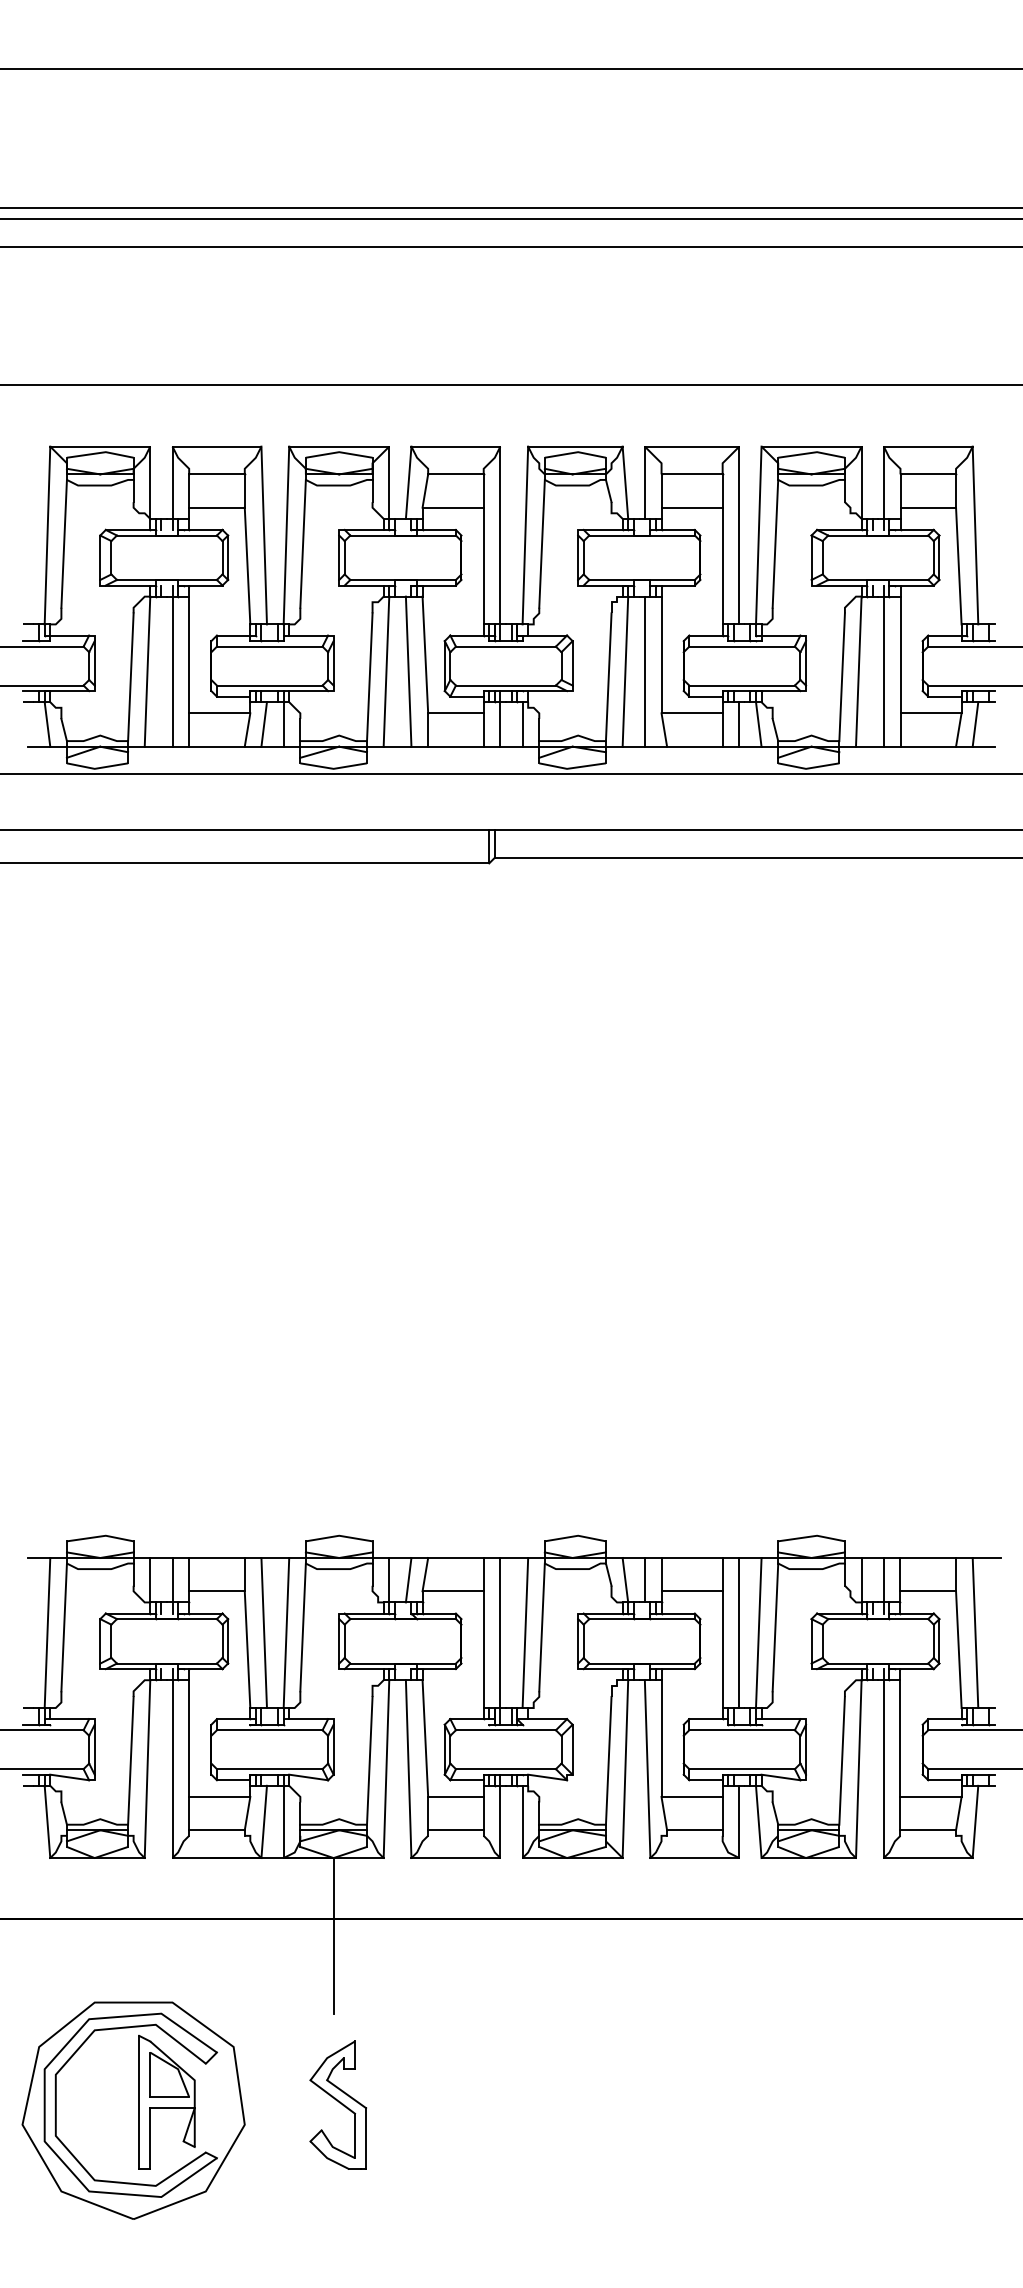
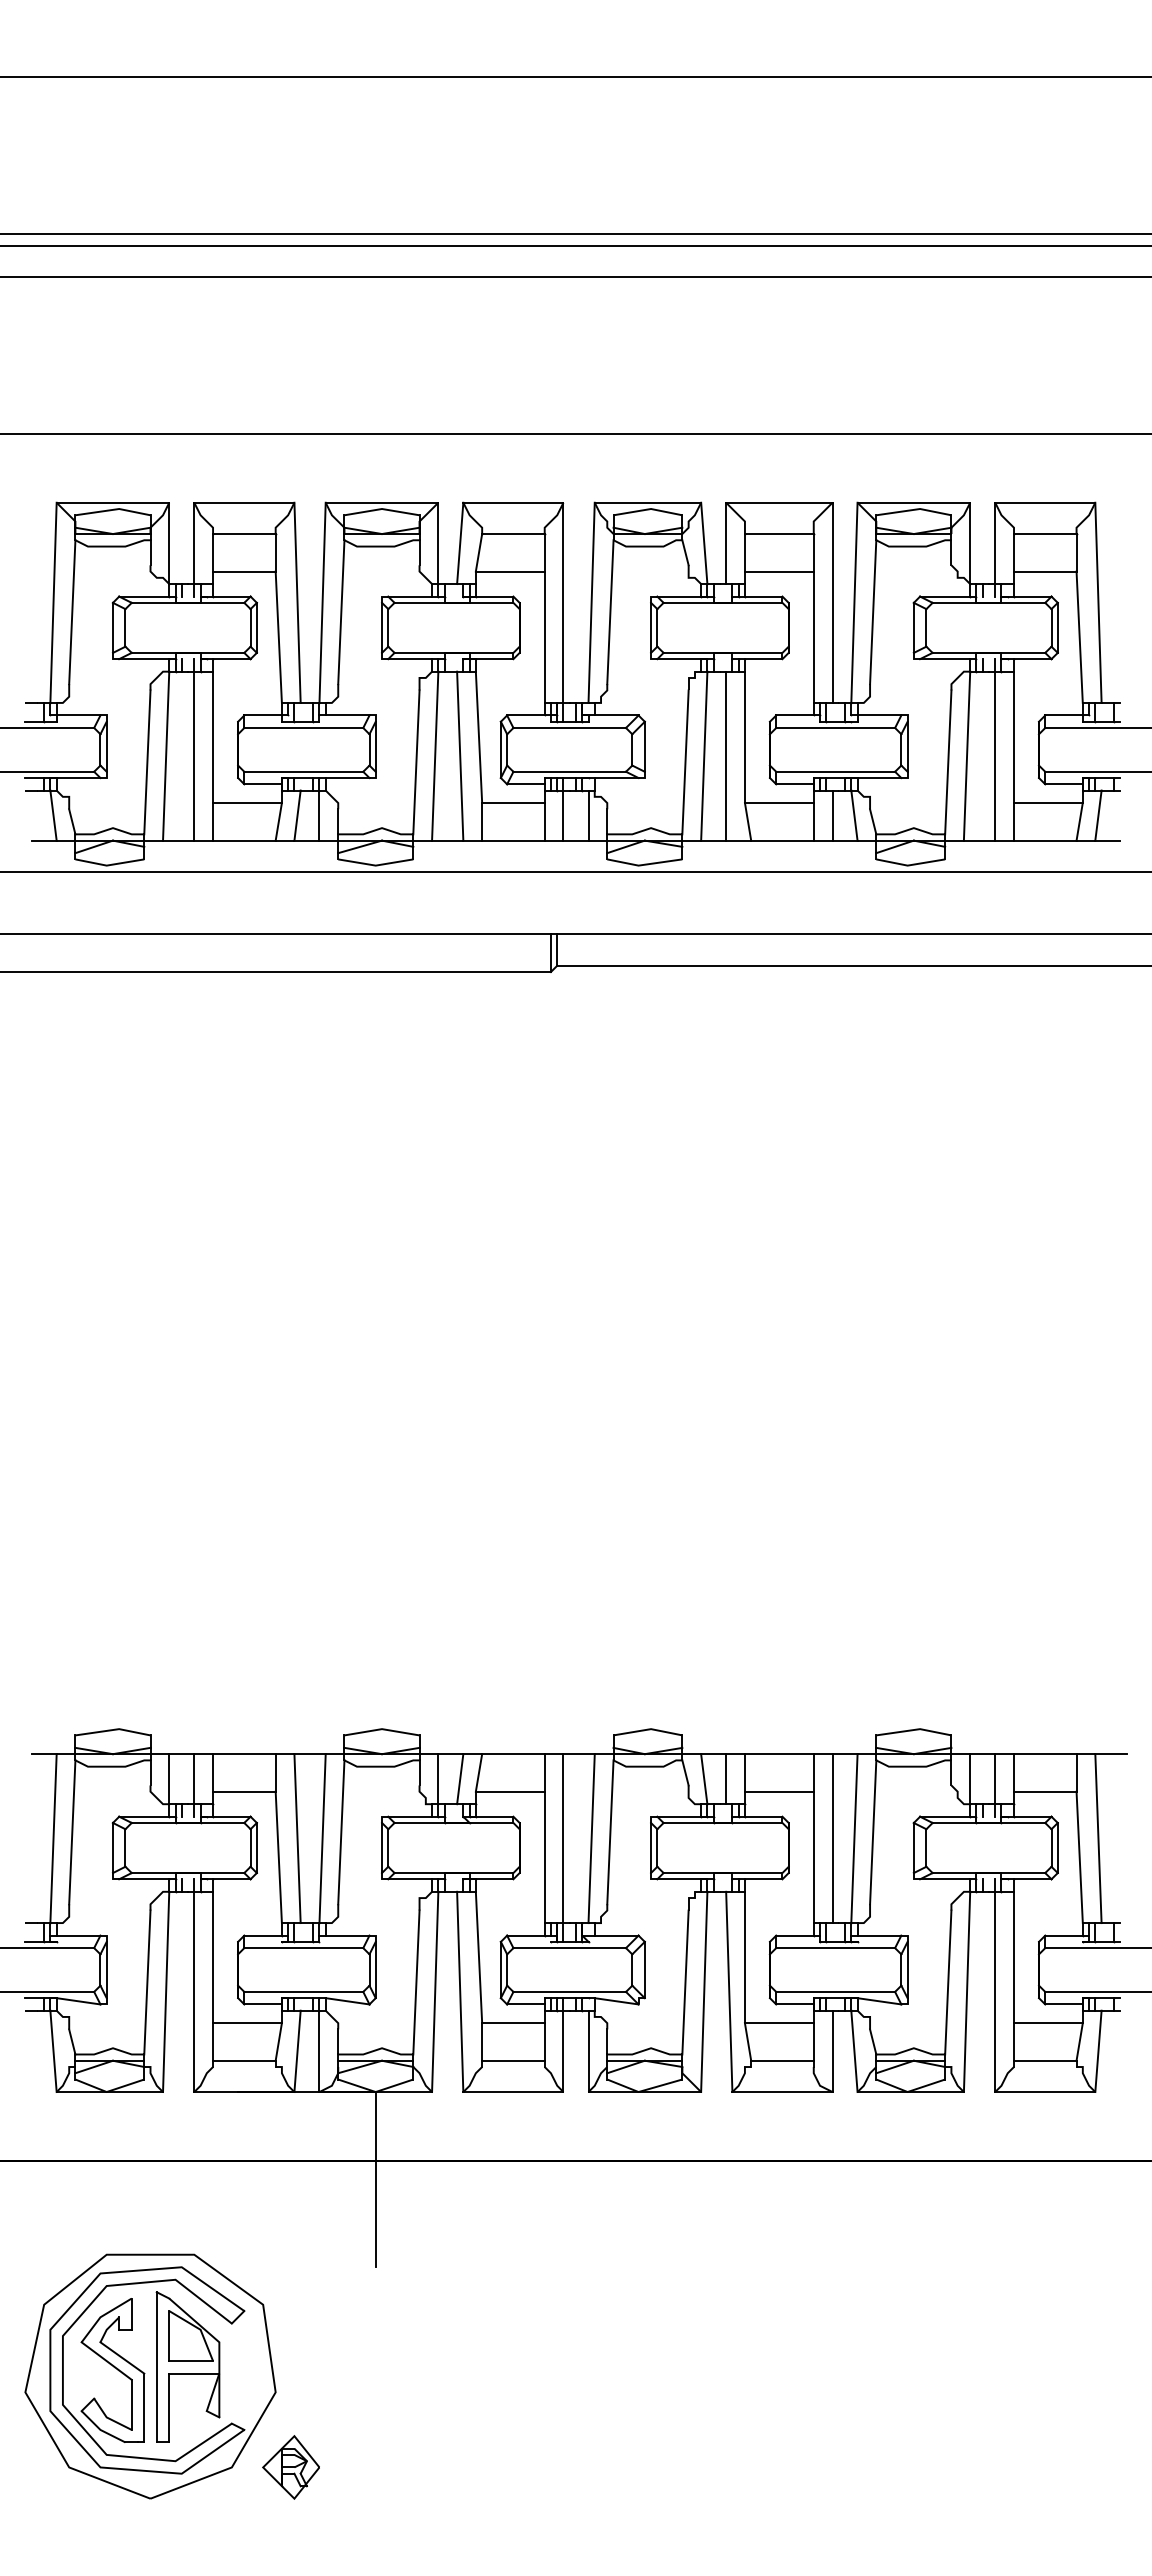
part: (337, 2105) -> (112, 2370), moved
part: (257, 2191) -> (290, 2467), added

